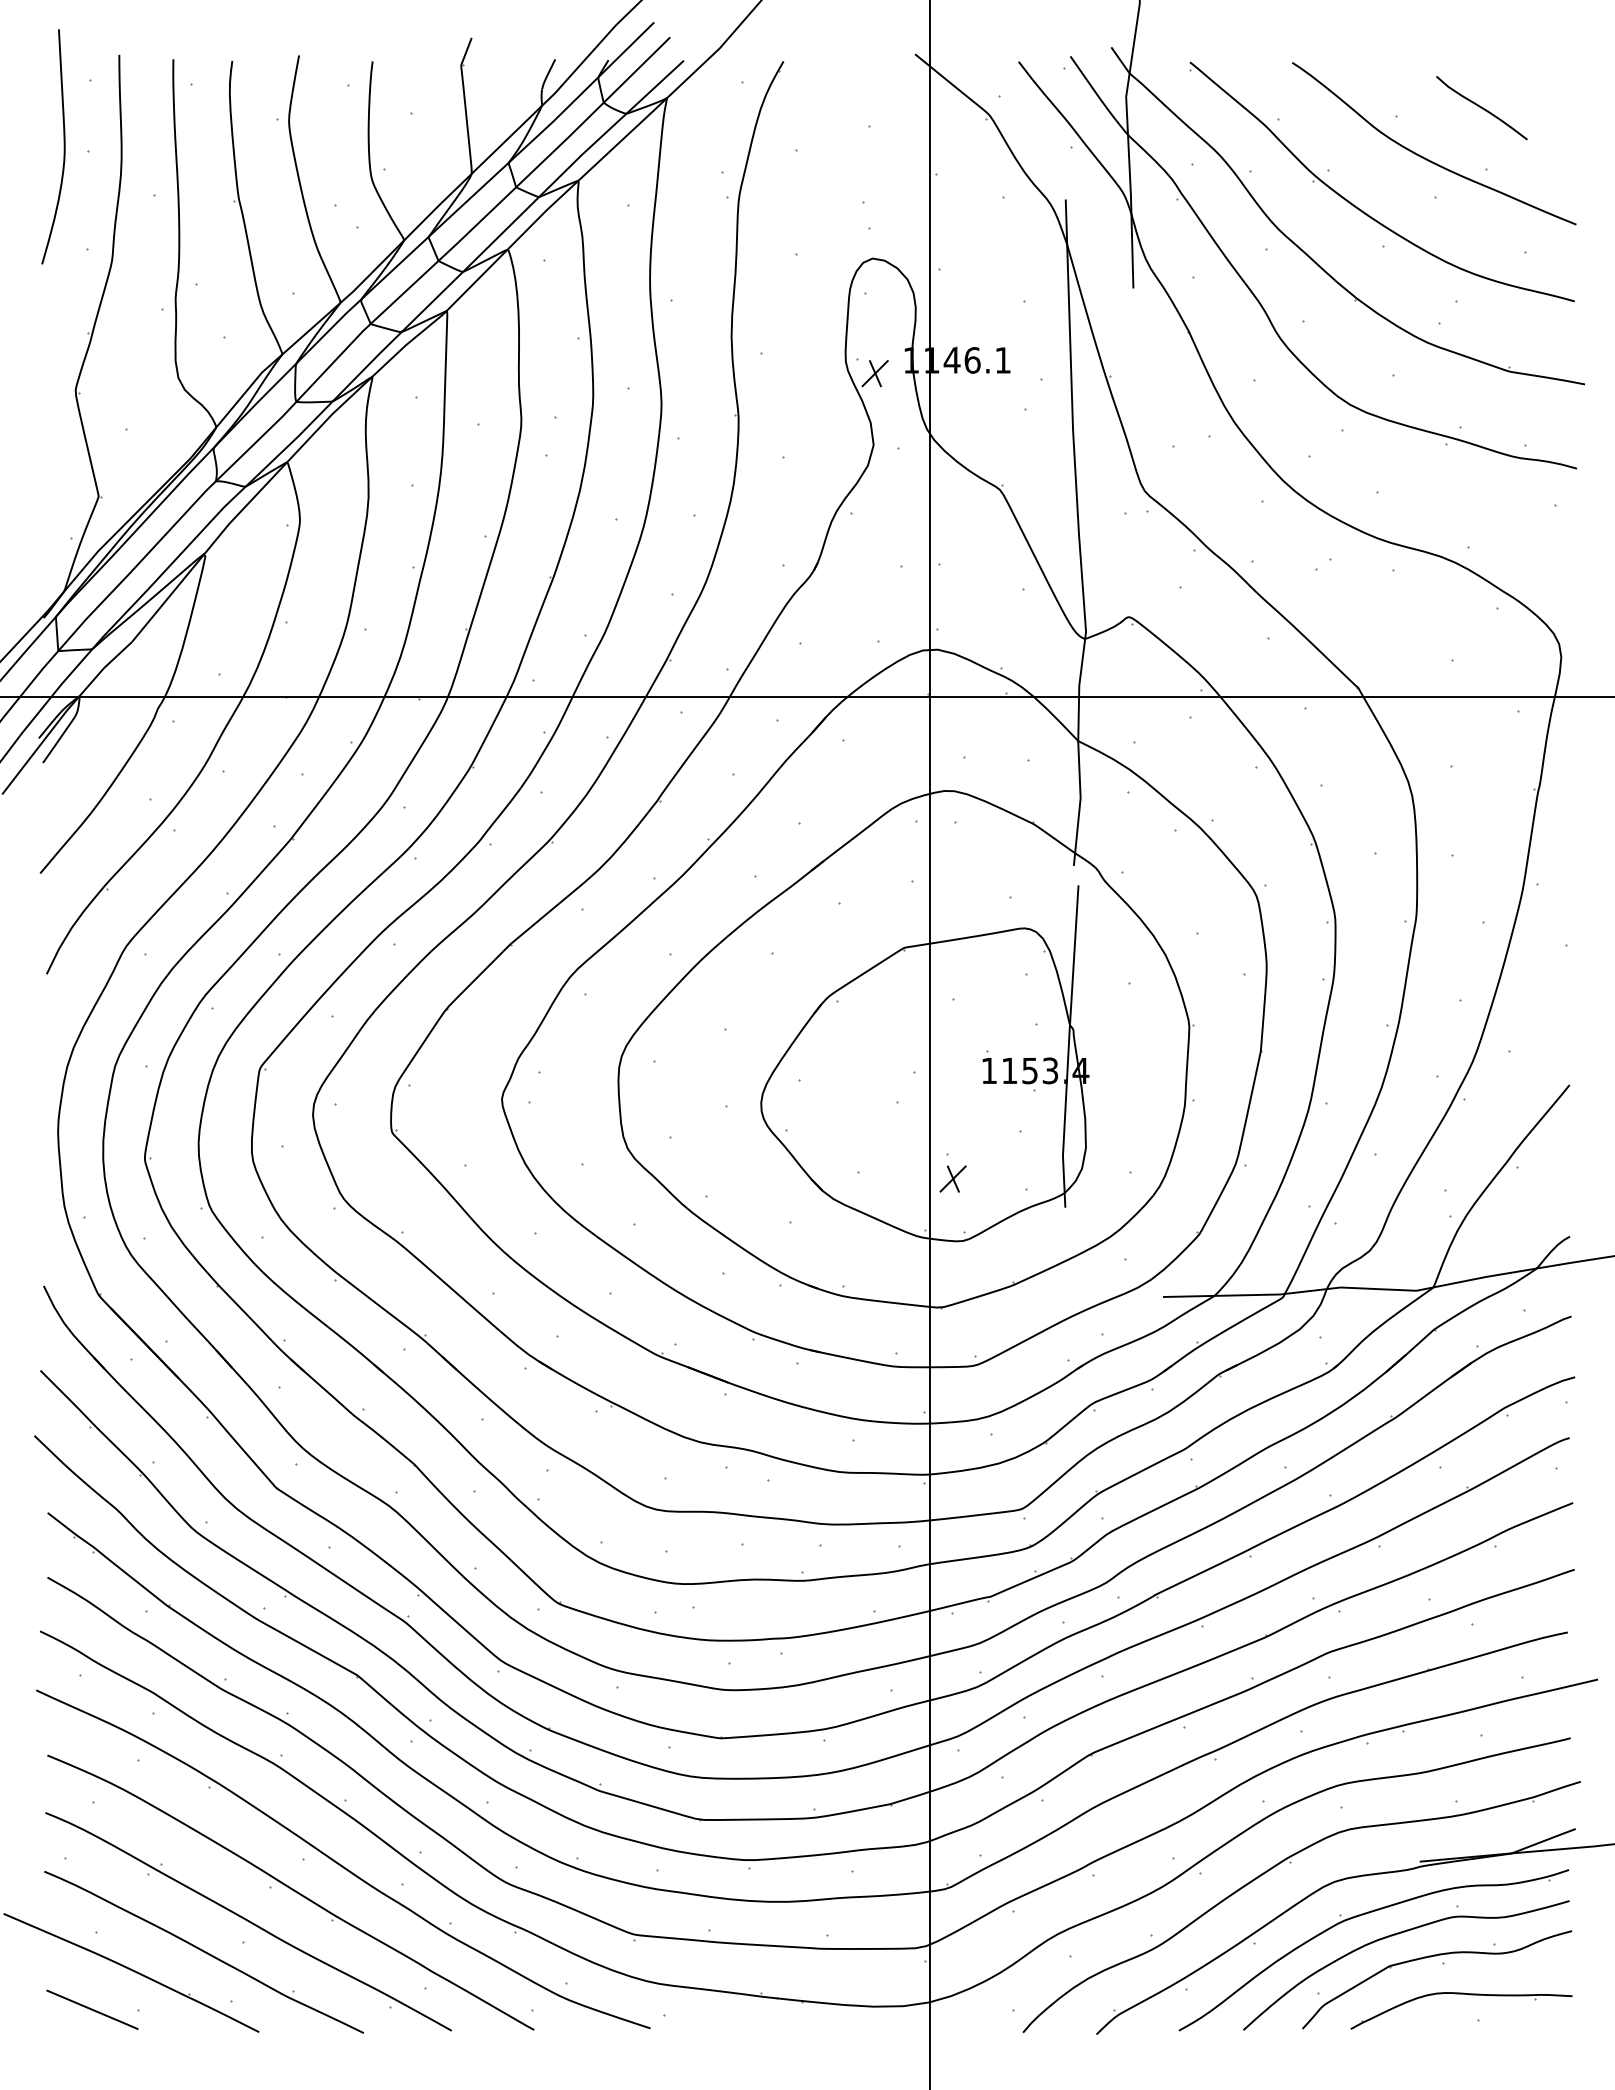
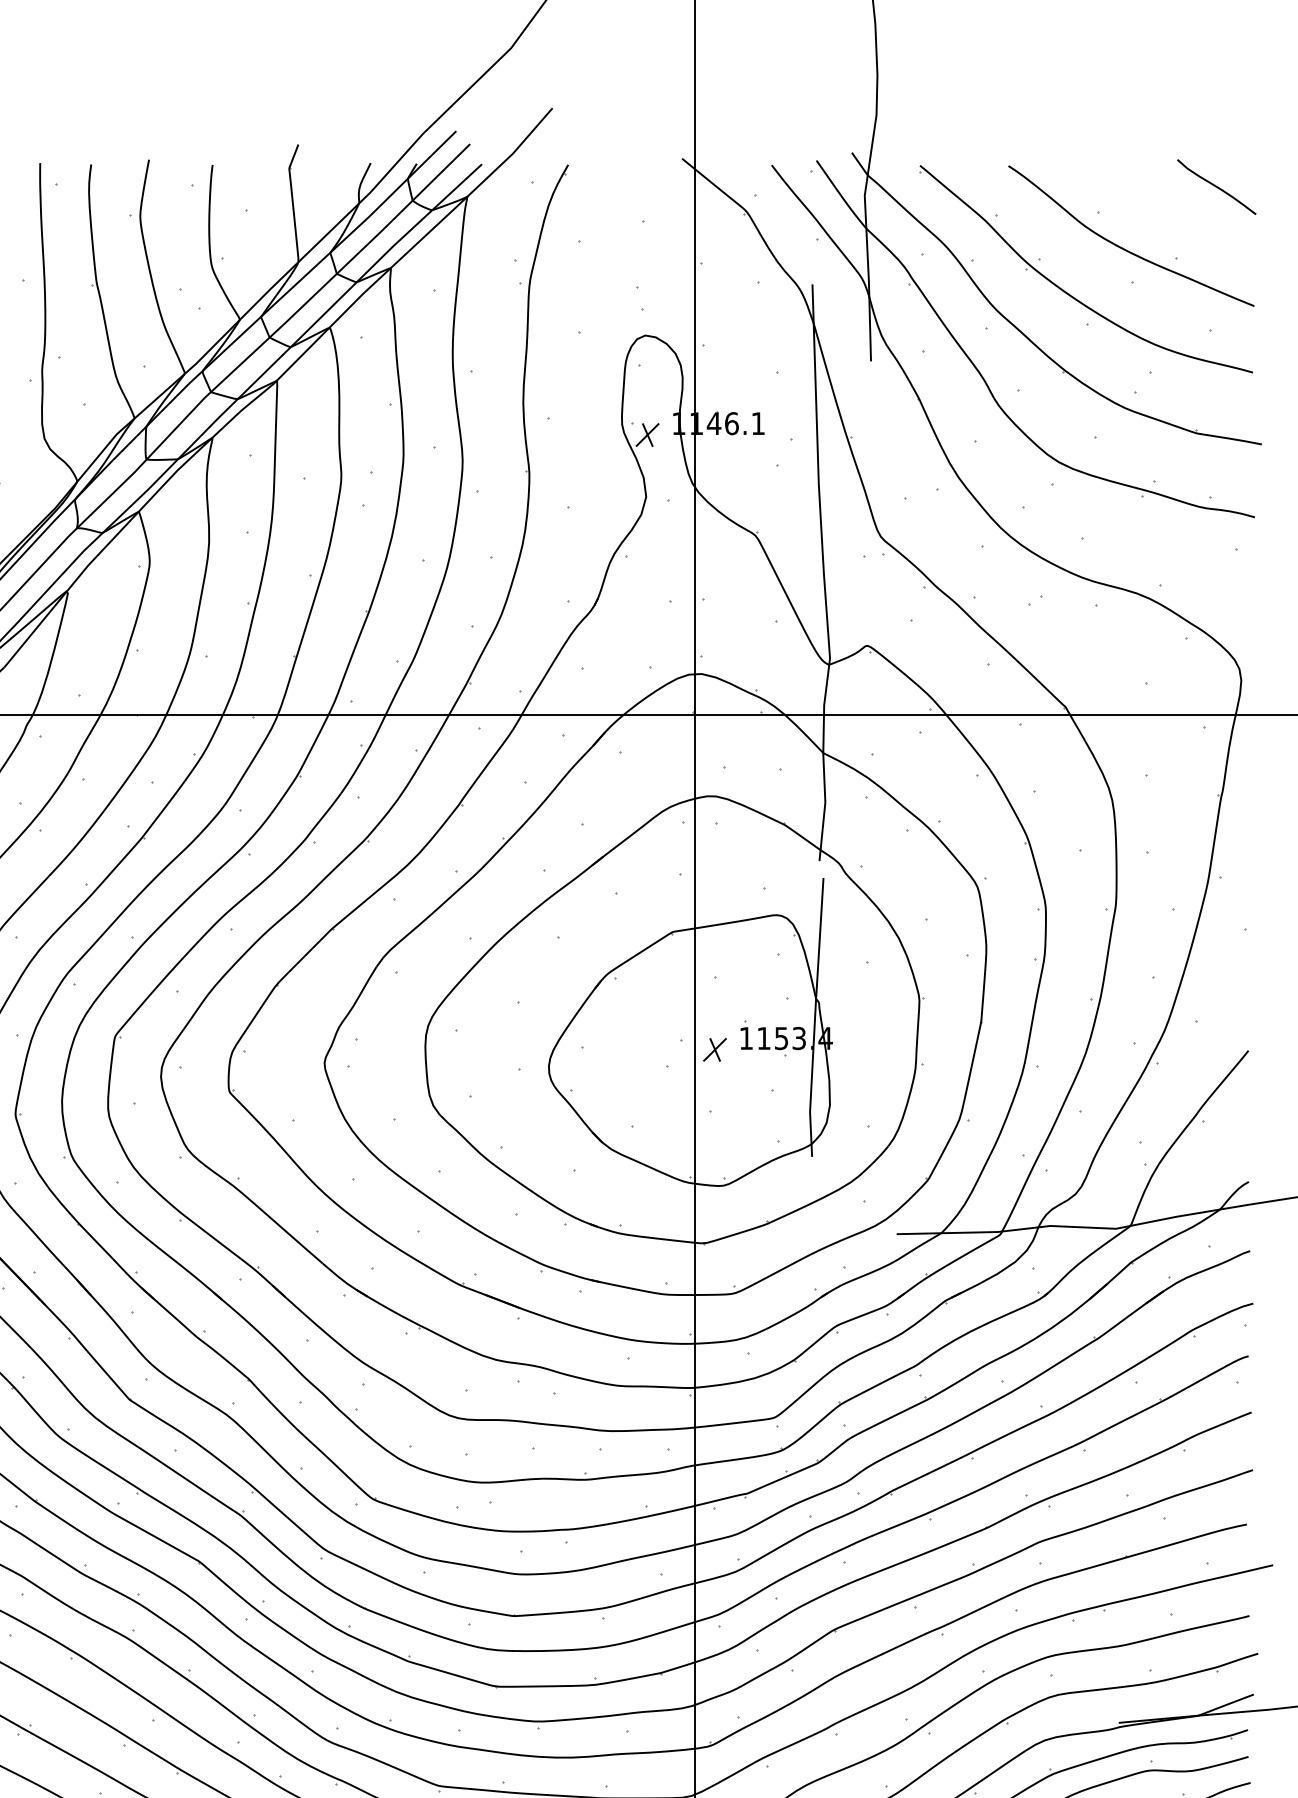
curve: (1481, 108) -> (1216, 187), moved
part: (952, 1178) -> (714, 1049), moved

